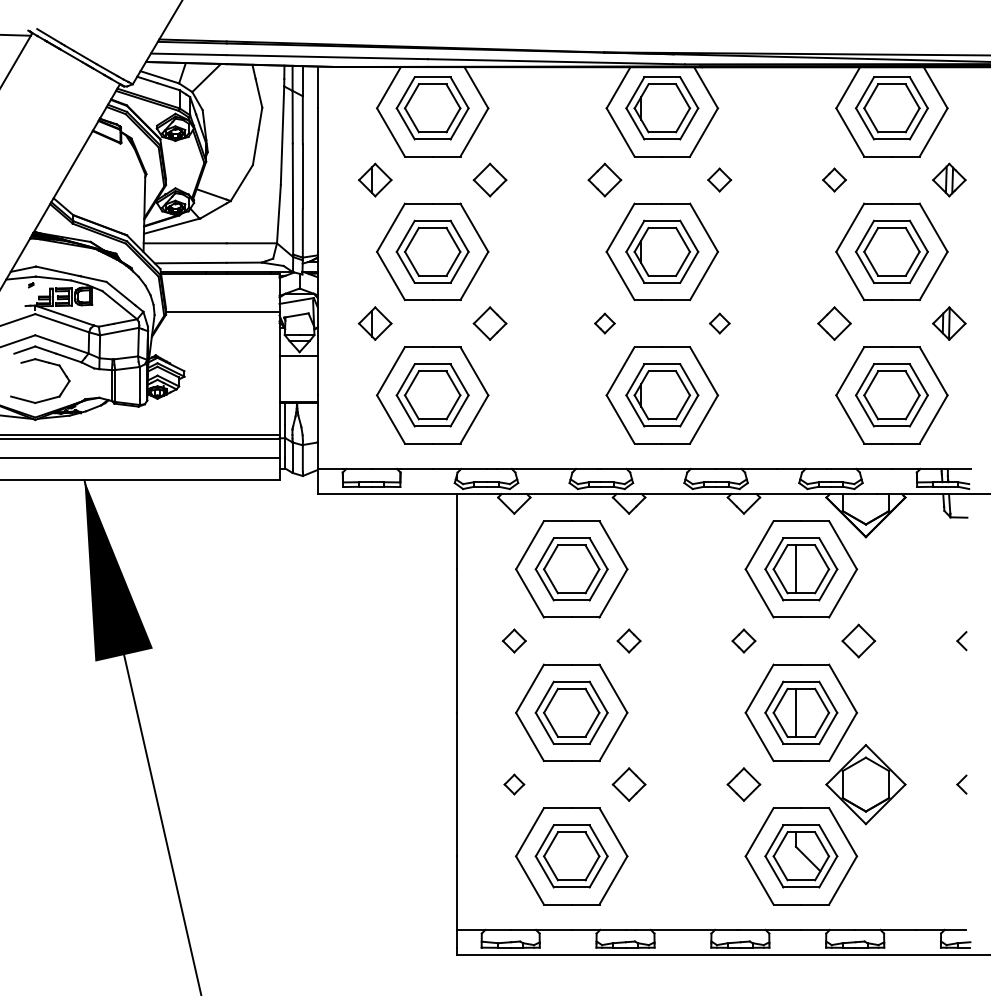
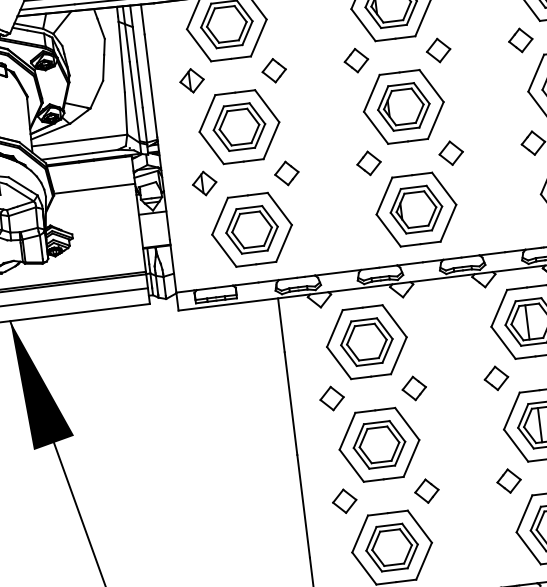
part: (719, 179) -> (438, 50), size x1.43
part: (834, 179) -> (520, 40), size x1.43
part: (604, 323) -> (368, 163), size x1.67
part: (719, 323) -> (451, 153), size x1.67
part: (514, 640) -> (332, 398), size x1.43
part: (628, 640) -> (413, 388), size x1.43
part: (743, 640) -> (496, 378), size x1.43
part: (514, 784) -> (344, 501), size x1.67

